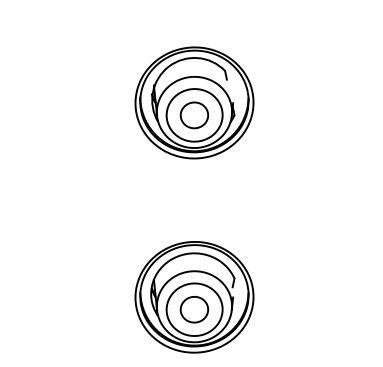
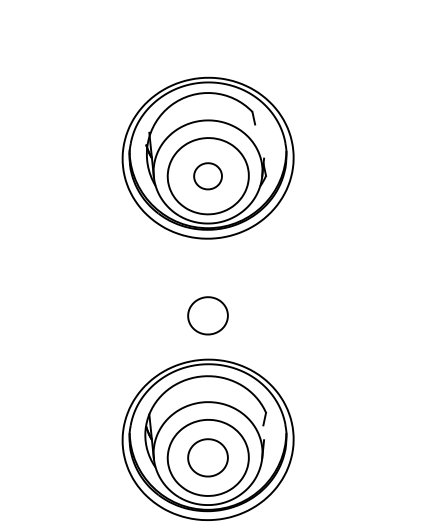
part: (194, 115) -> (208, 176), size x0.7
part: (194, 211) -> (208, 315), added

